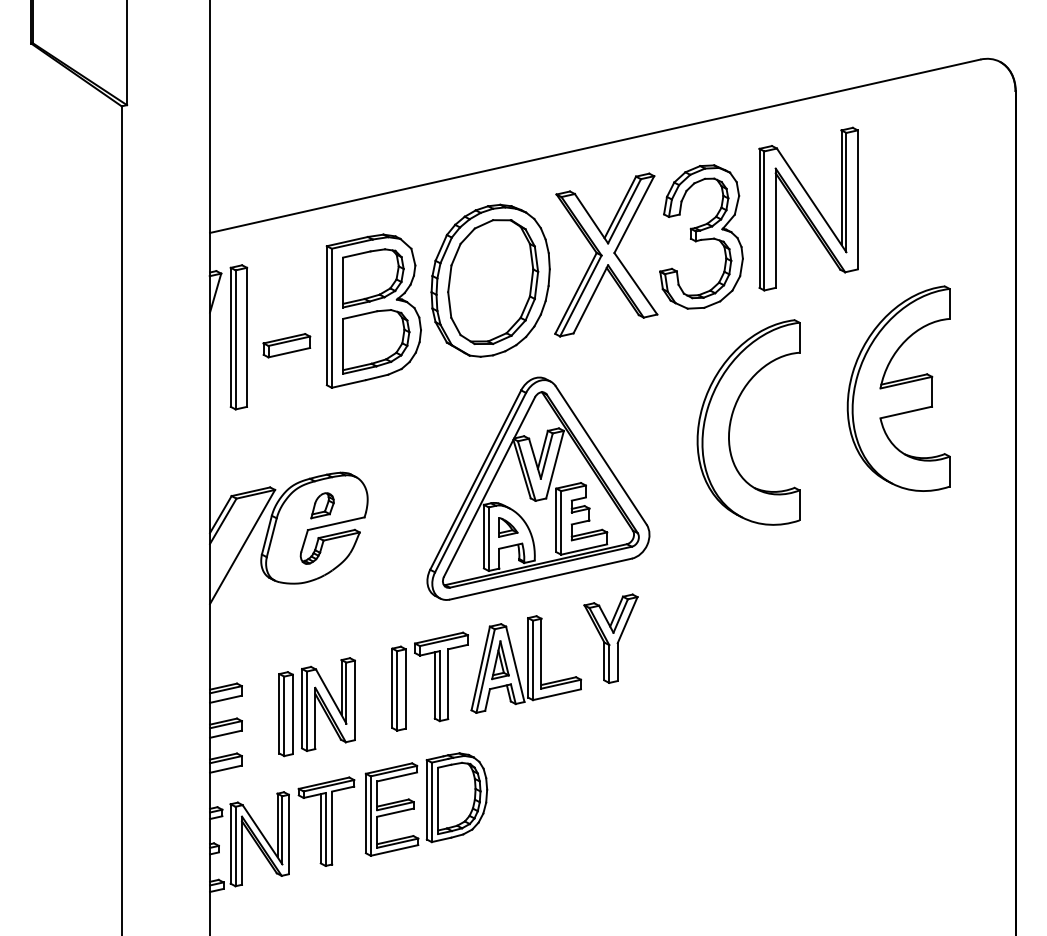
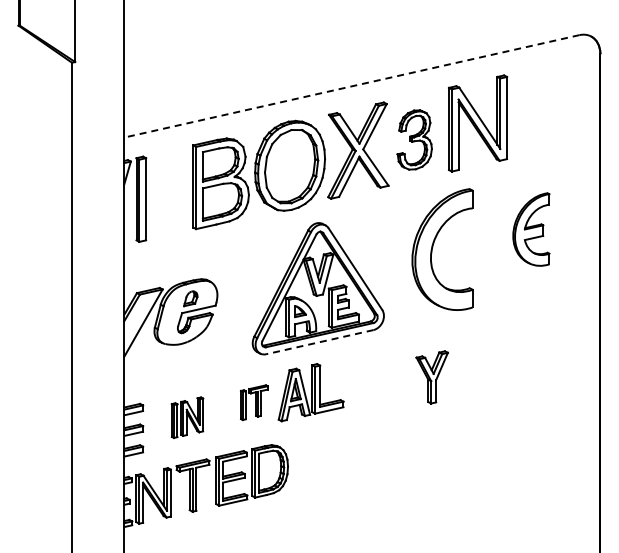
line: (594, 146) -> (351, 86), solid -> dashed
part: (701, 236) -> (414, 139), size x0.7
part: (286, 346) -> (169, 204), removed
part: (899, 388) -> (531, 229), size x0.6
line: (540, 579) -> (319, 342), solid -> dashed
part: (609, 638) -> (431, 377), moved
part: (430, 681) -> (254, 402), size x0.6
part: (317, 706) -> (187, 417), size x0.7

